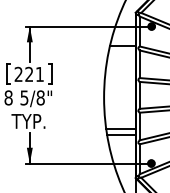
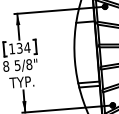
text: (29, 74) -> (19, 48), 221 -> 134

